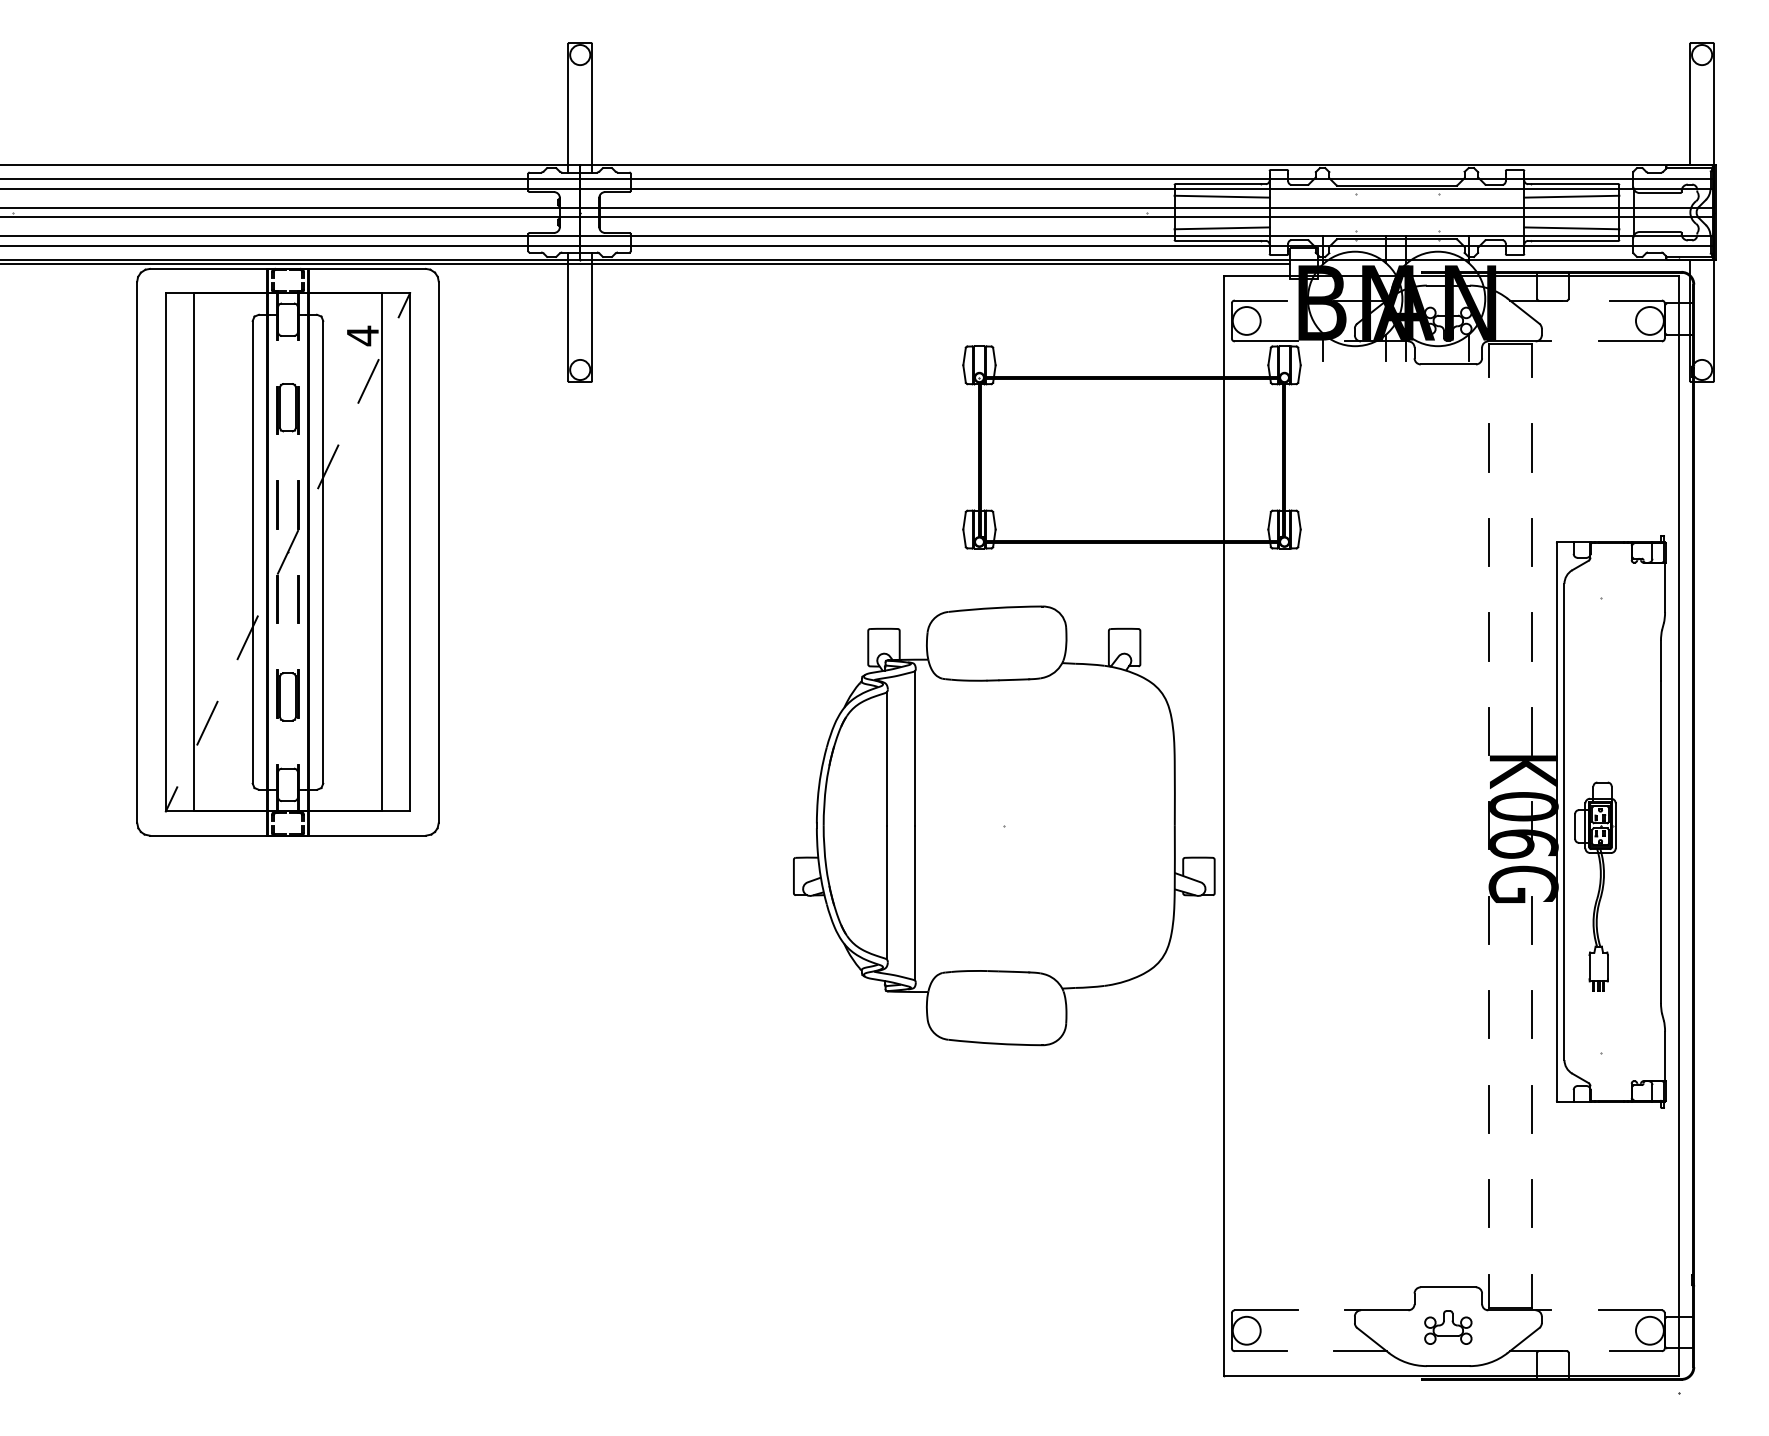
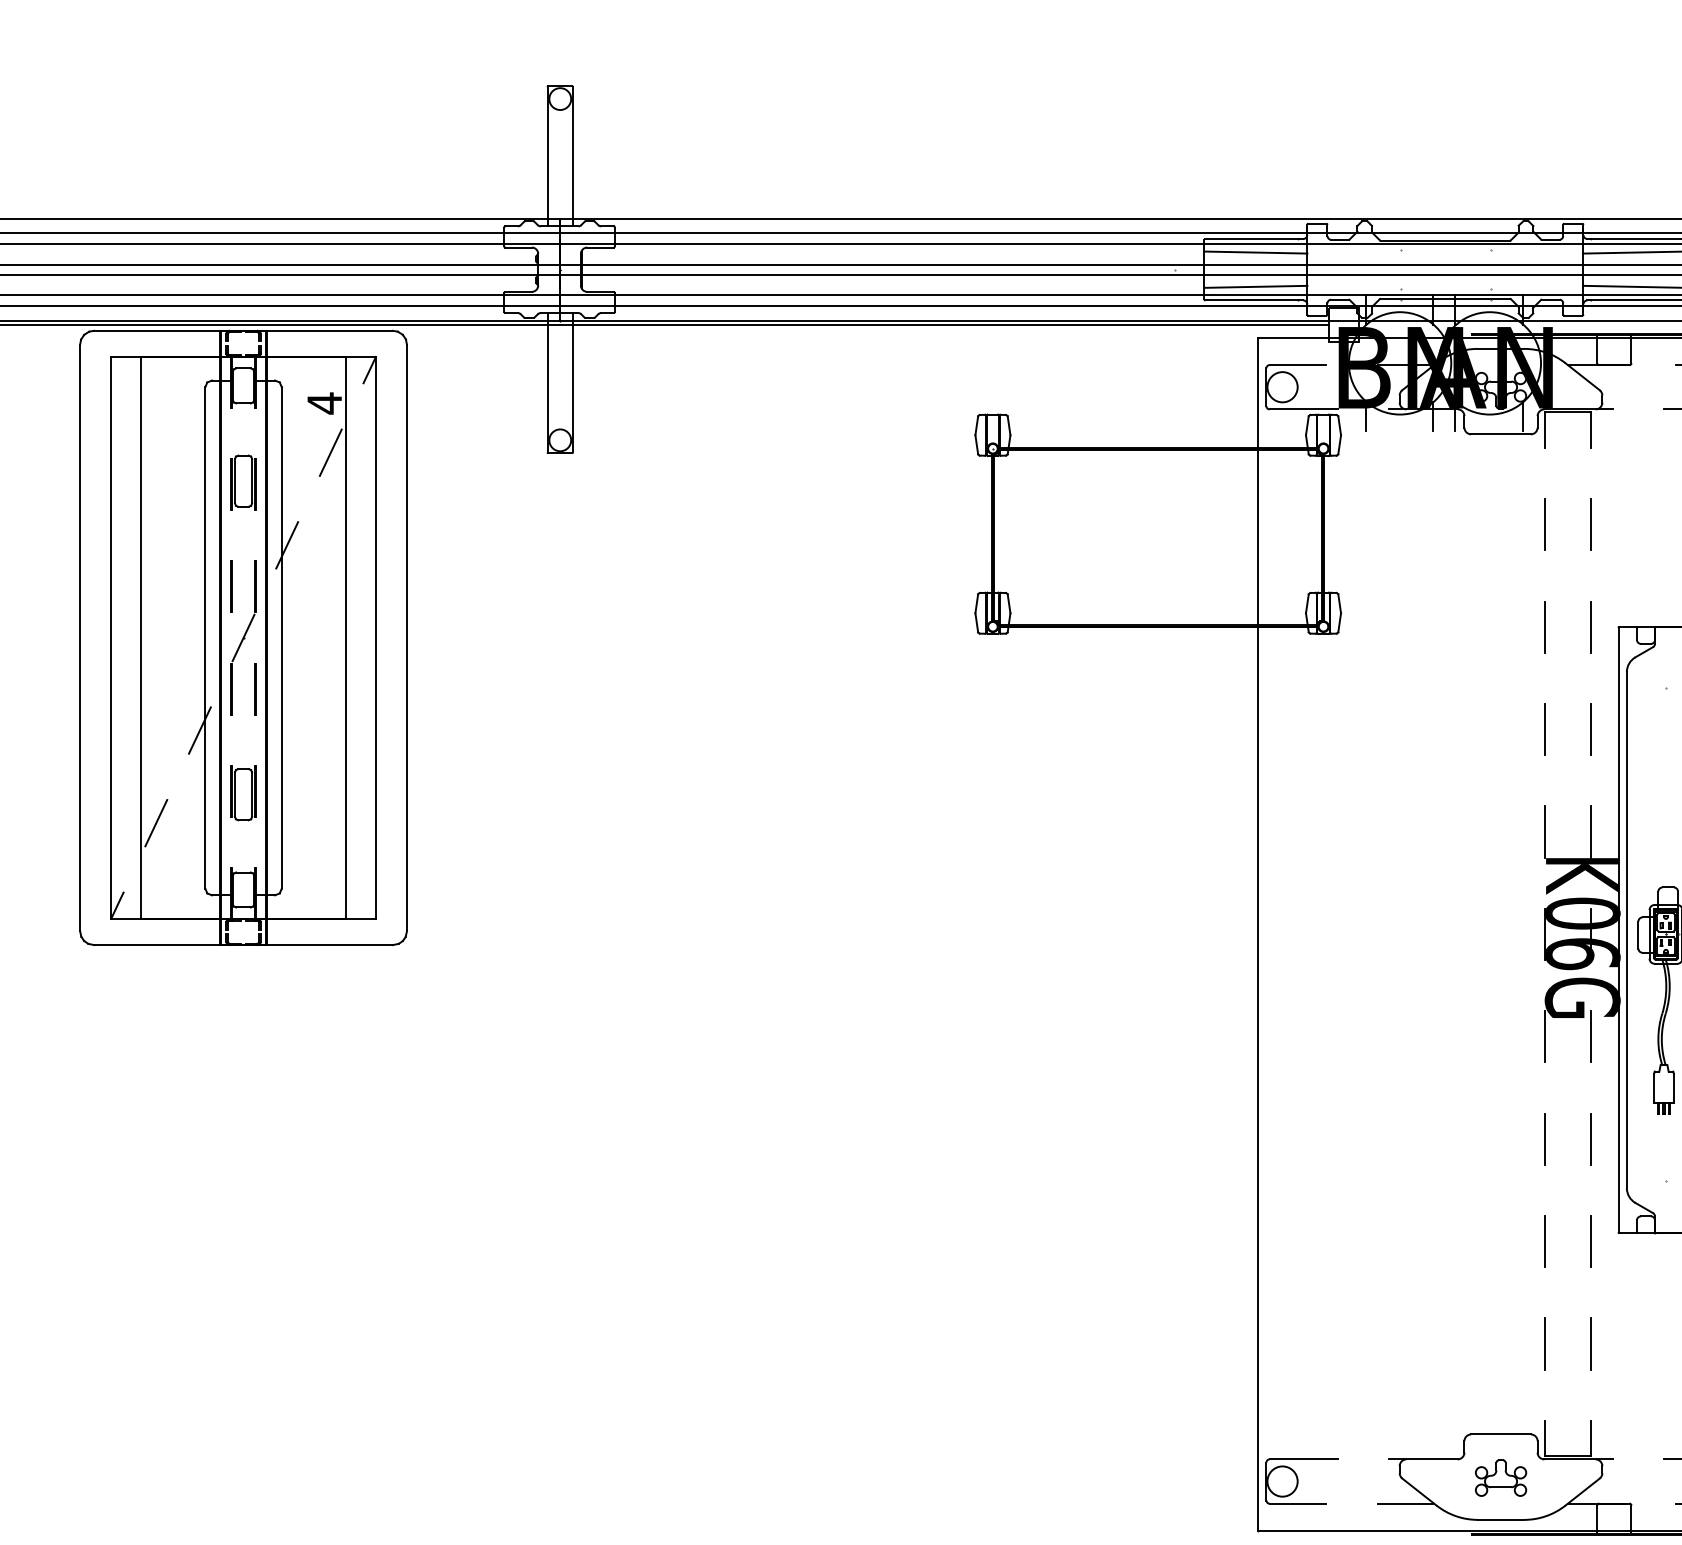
part: (1004, 825) -> (1020, 933), removed

